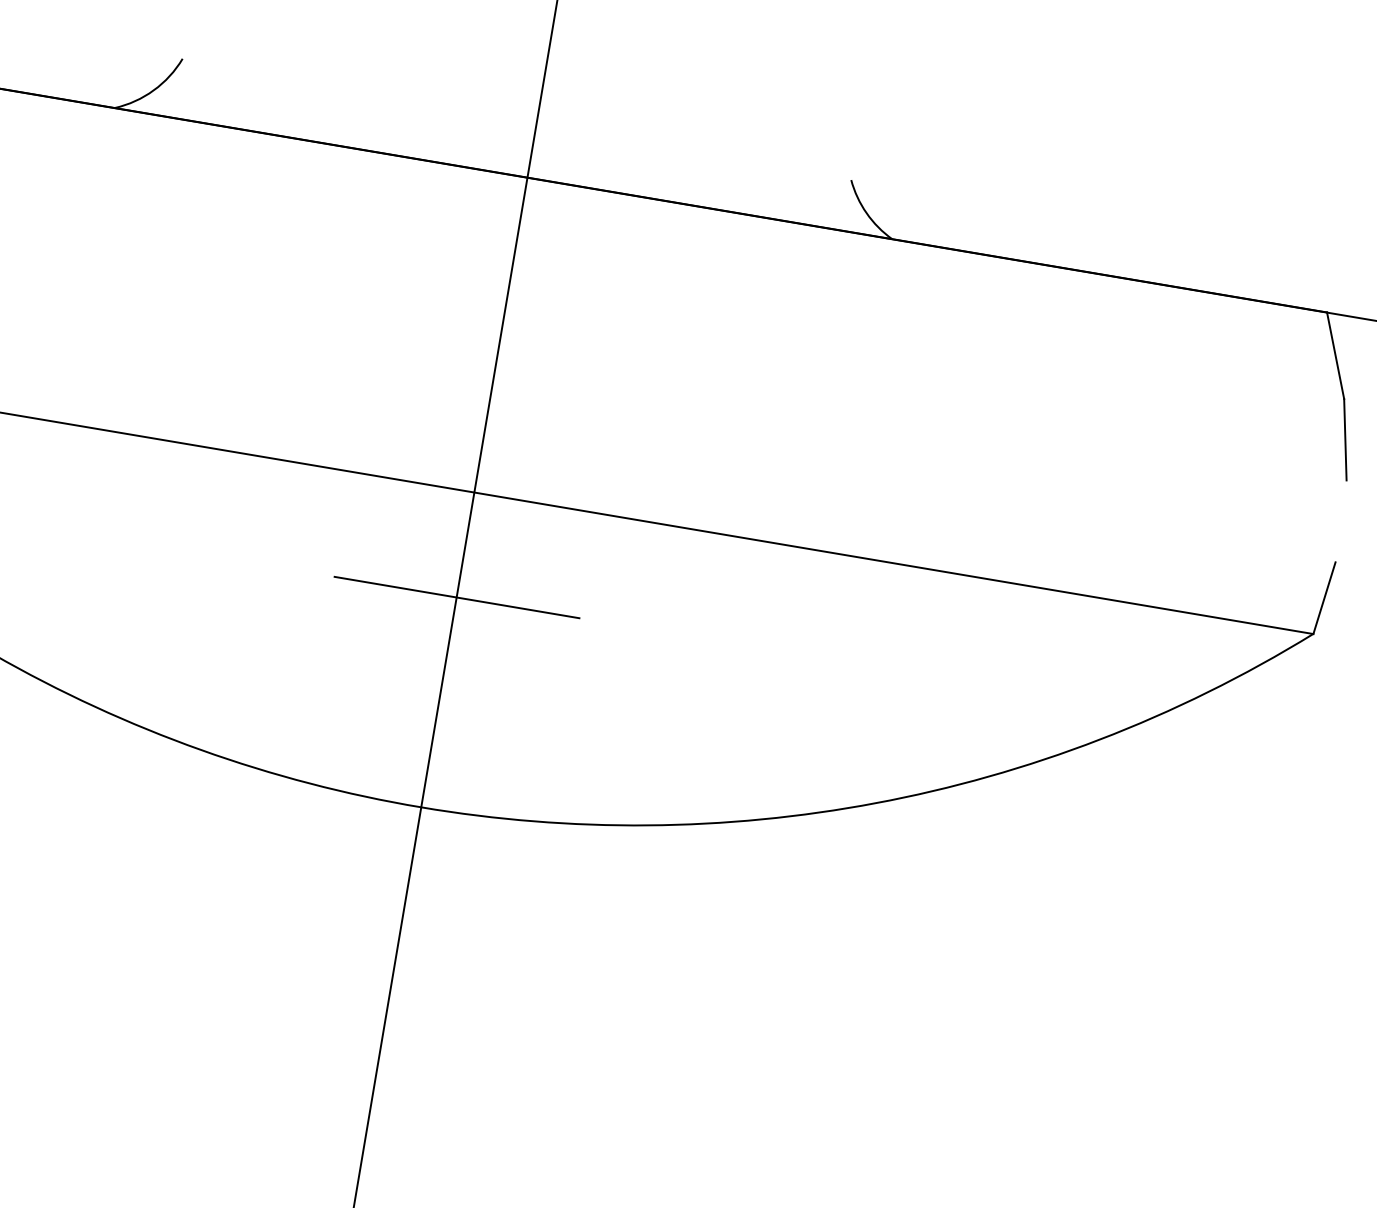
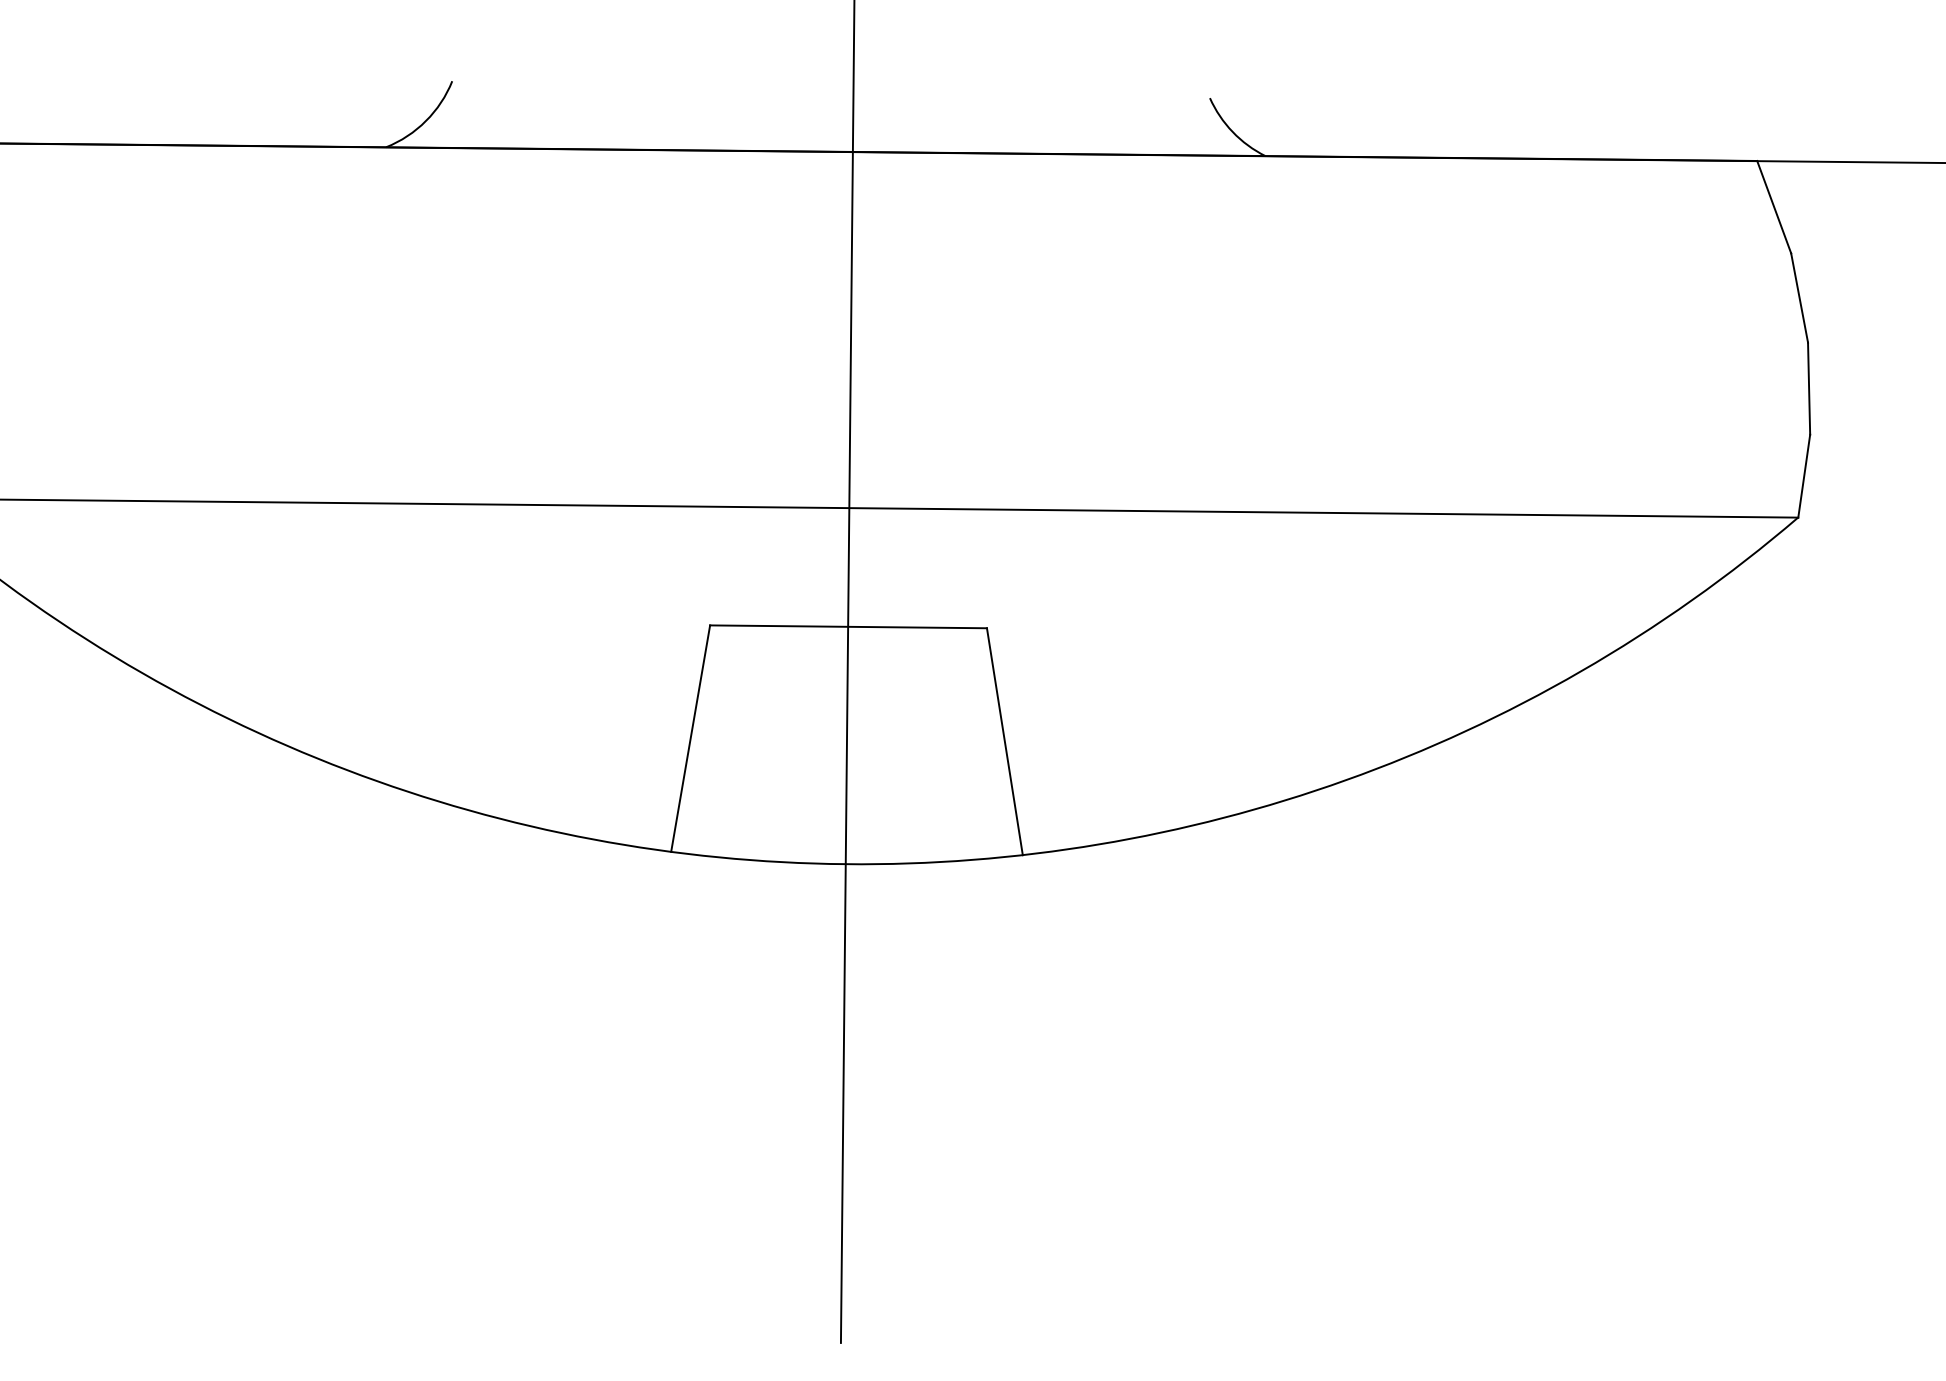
line: (1341, 521) -> (1809, 388), added
line: (301, 674) -> (690, 738), added
line: (579, 720) -> (1004, 741), added

